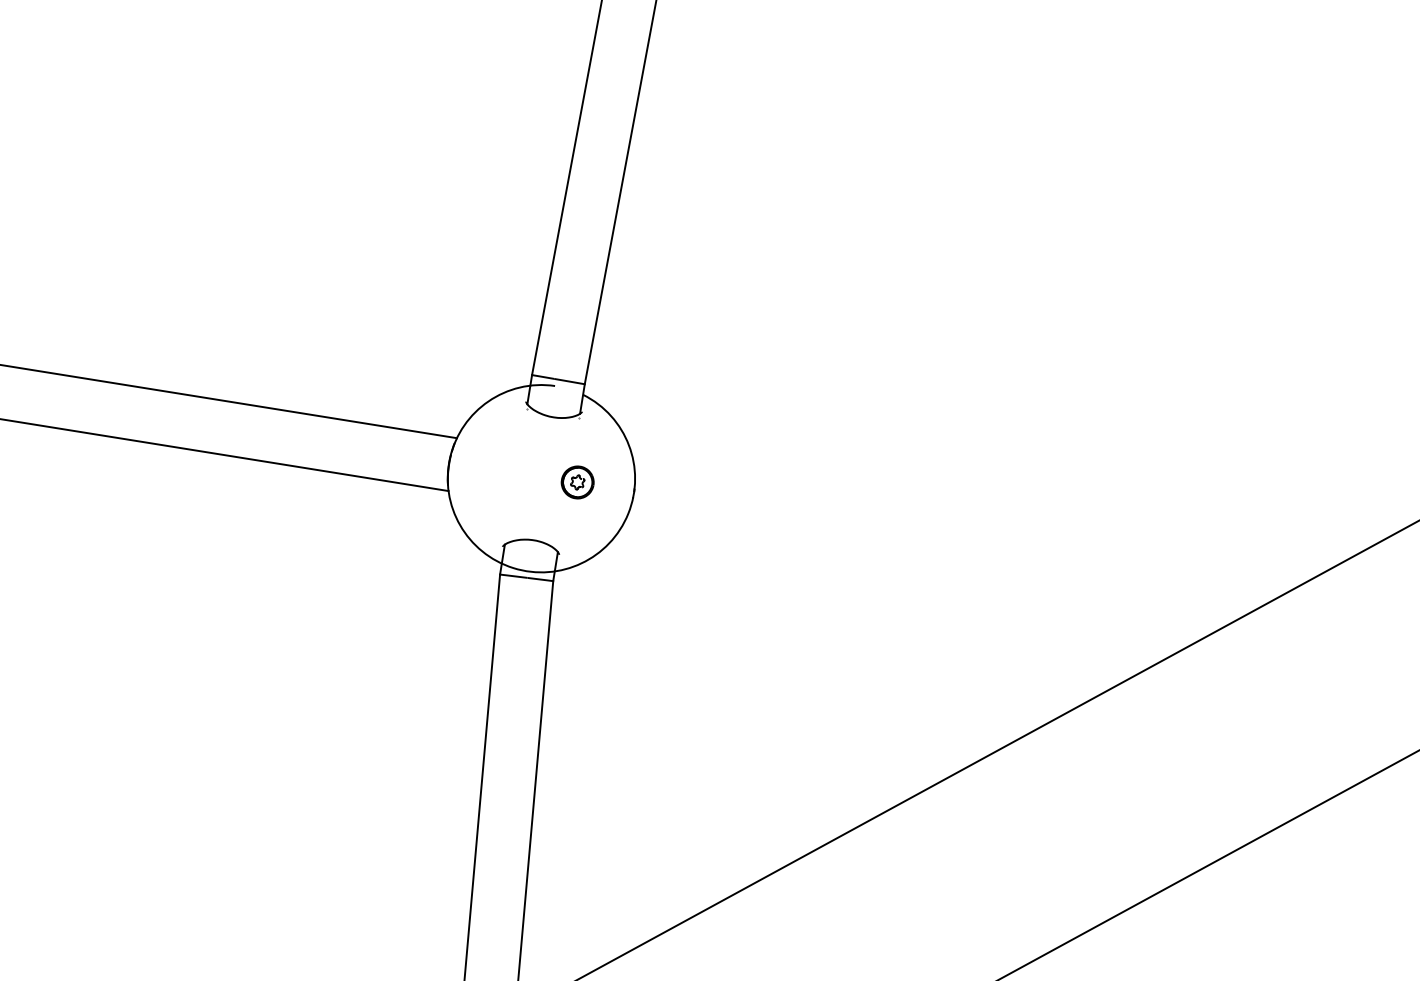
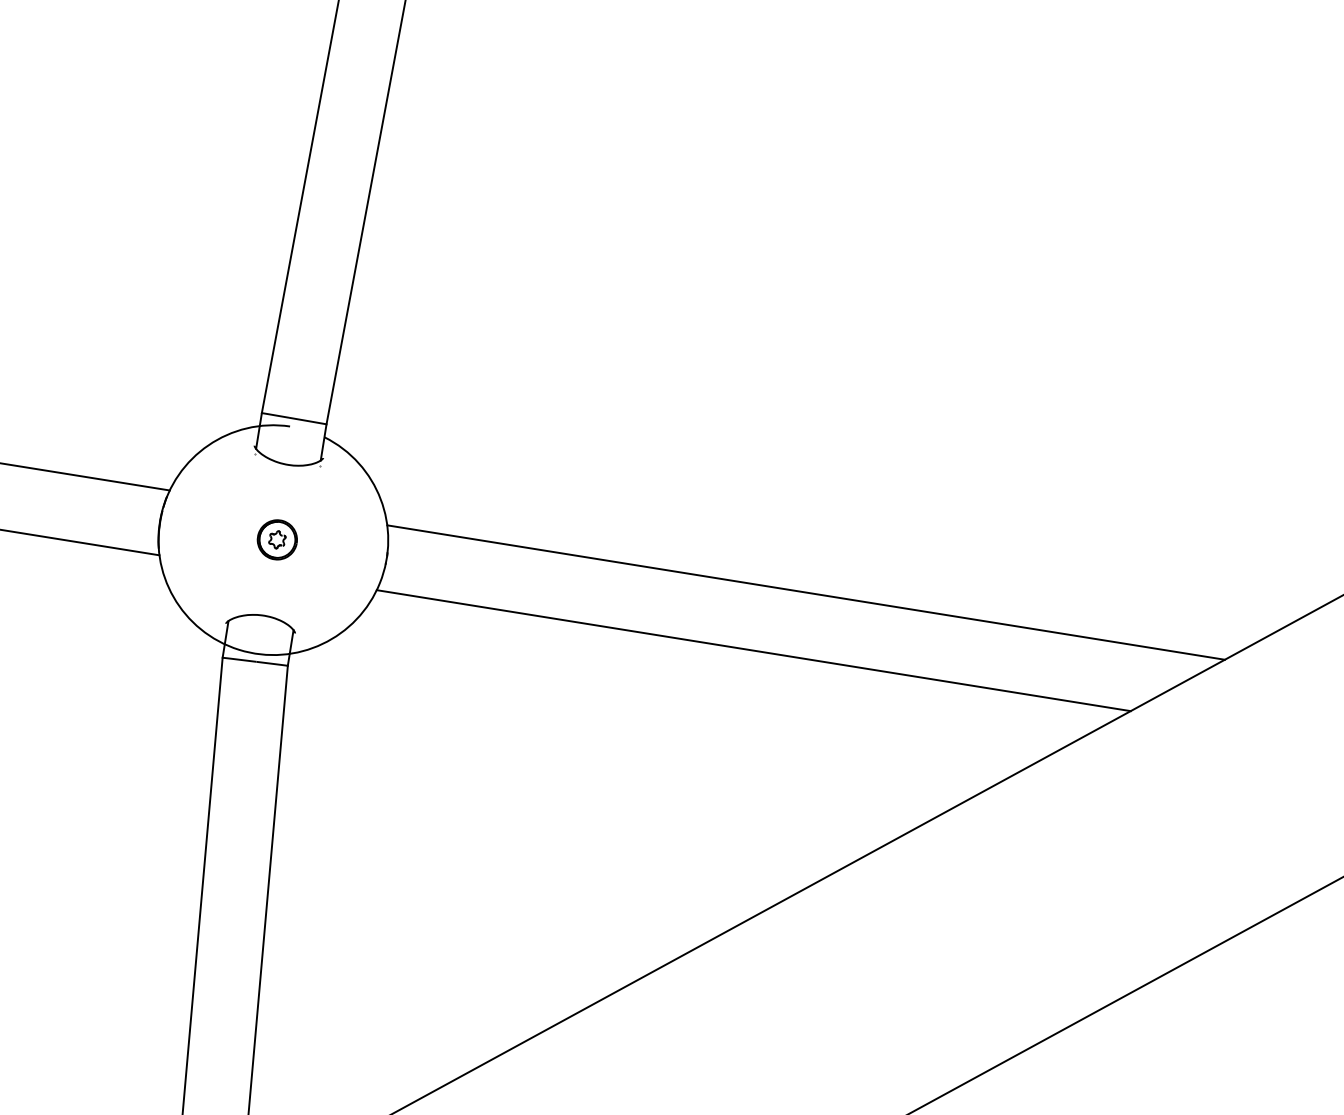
part: (577, 482) -> (277, 539), moved
line: (975, 521) -> (805, 592), added
line: (932, 568) -> (752, 650), added

